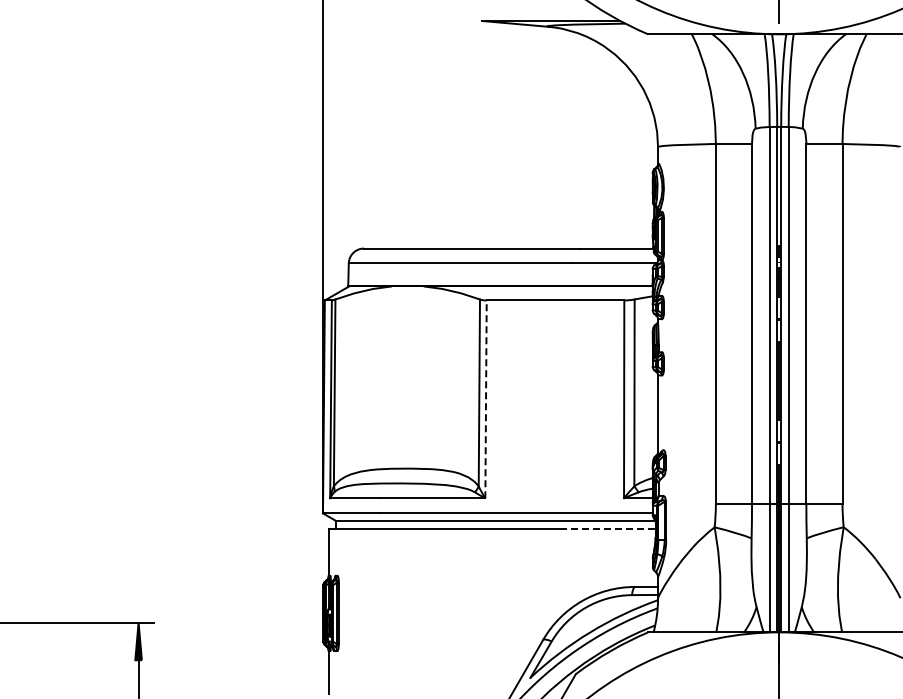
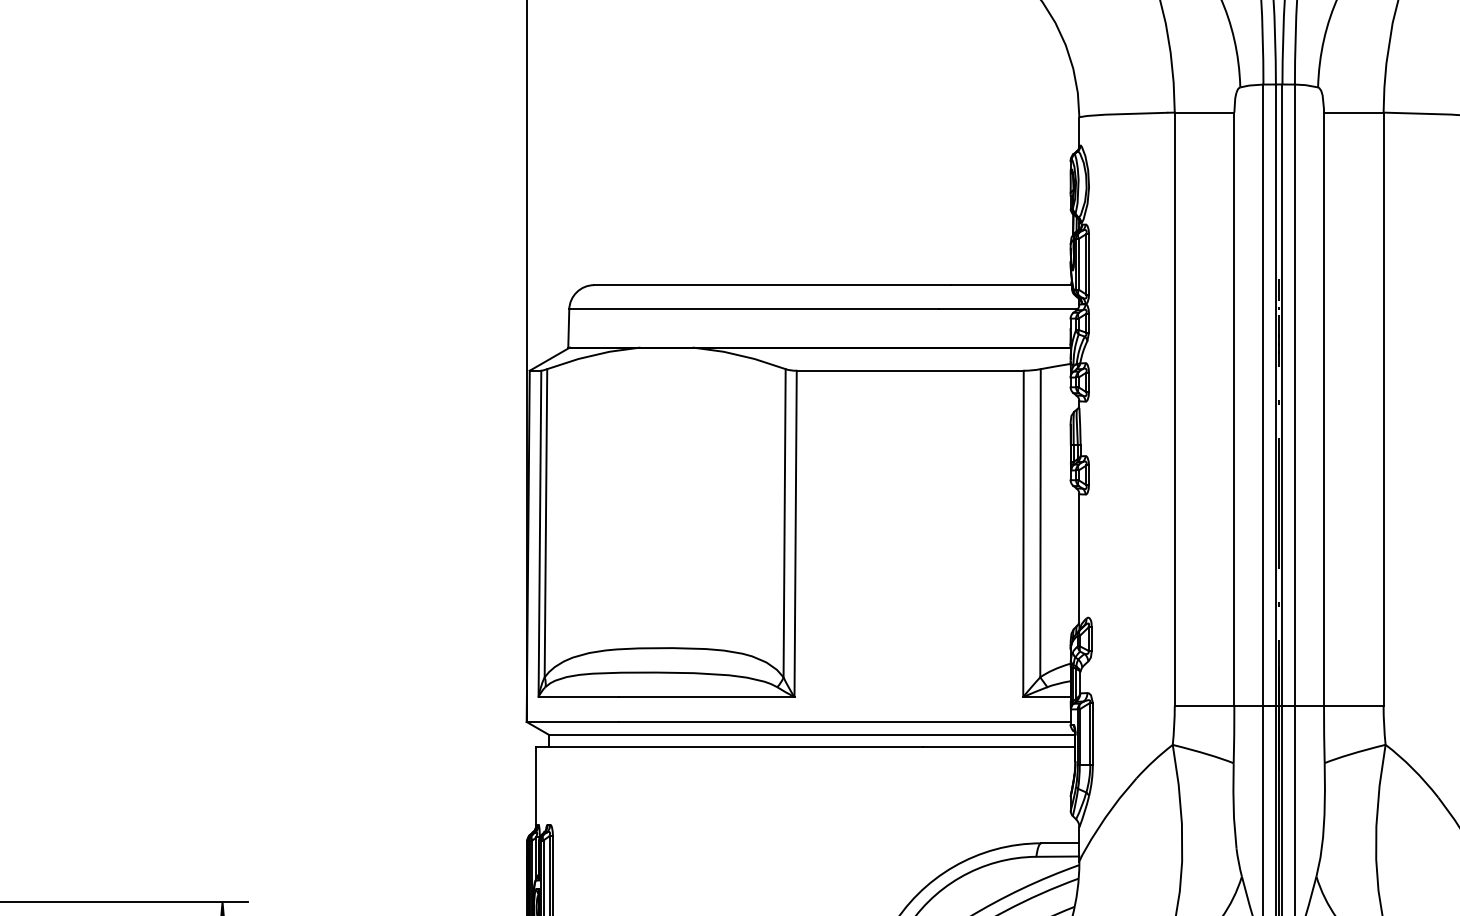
line: (486, 399) -> (796, 534), dashed -> solid
line: (608, 528) -> (997, 746), dashed -> solid

